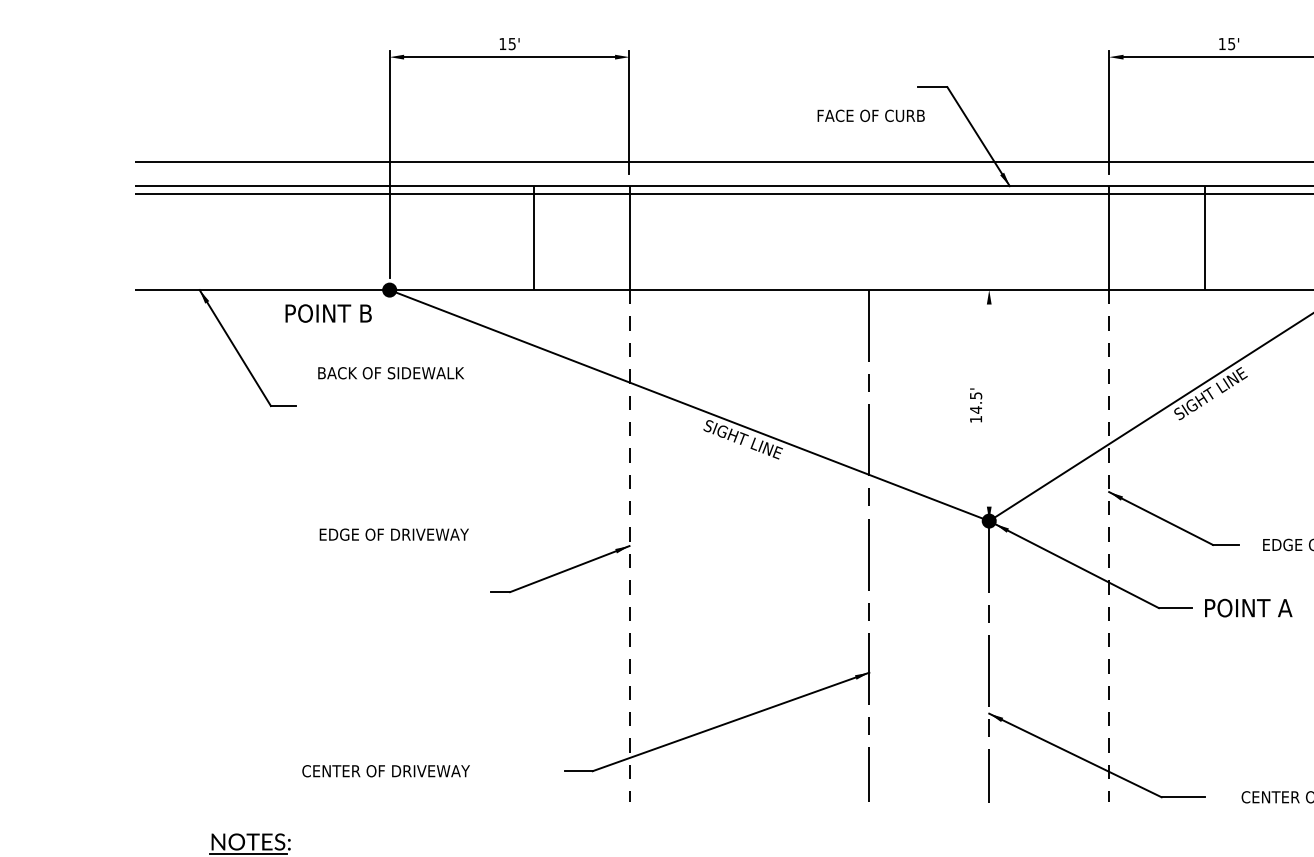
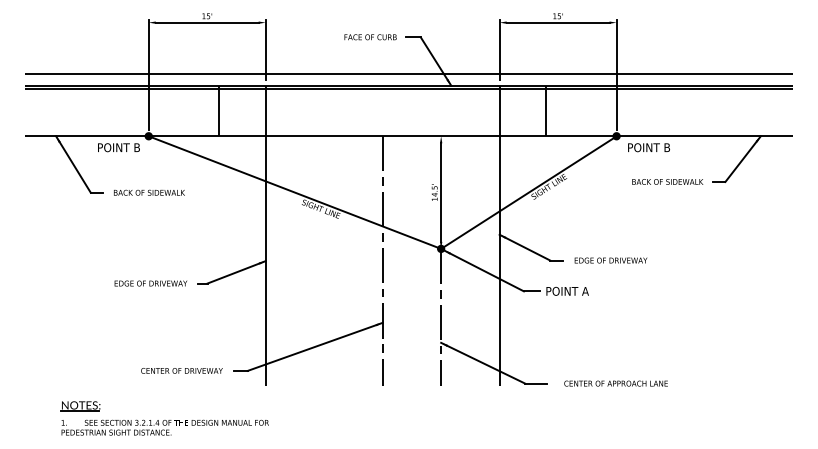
text: (871, 116) -> (370, 37), moved
text: (391, 372) -> (149, 192), moved
line: (989, 405) -> (441, 192), added
text: (393, 534) -> (150, 283), moved
line: (629, 546) -> (265, 261), dashed -> solid
line: (1108, 546) -> (499, 261), dashed -> solid
text: (385, 770) -> (181, 370), moved

